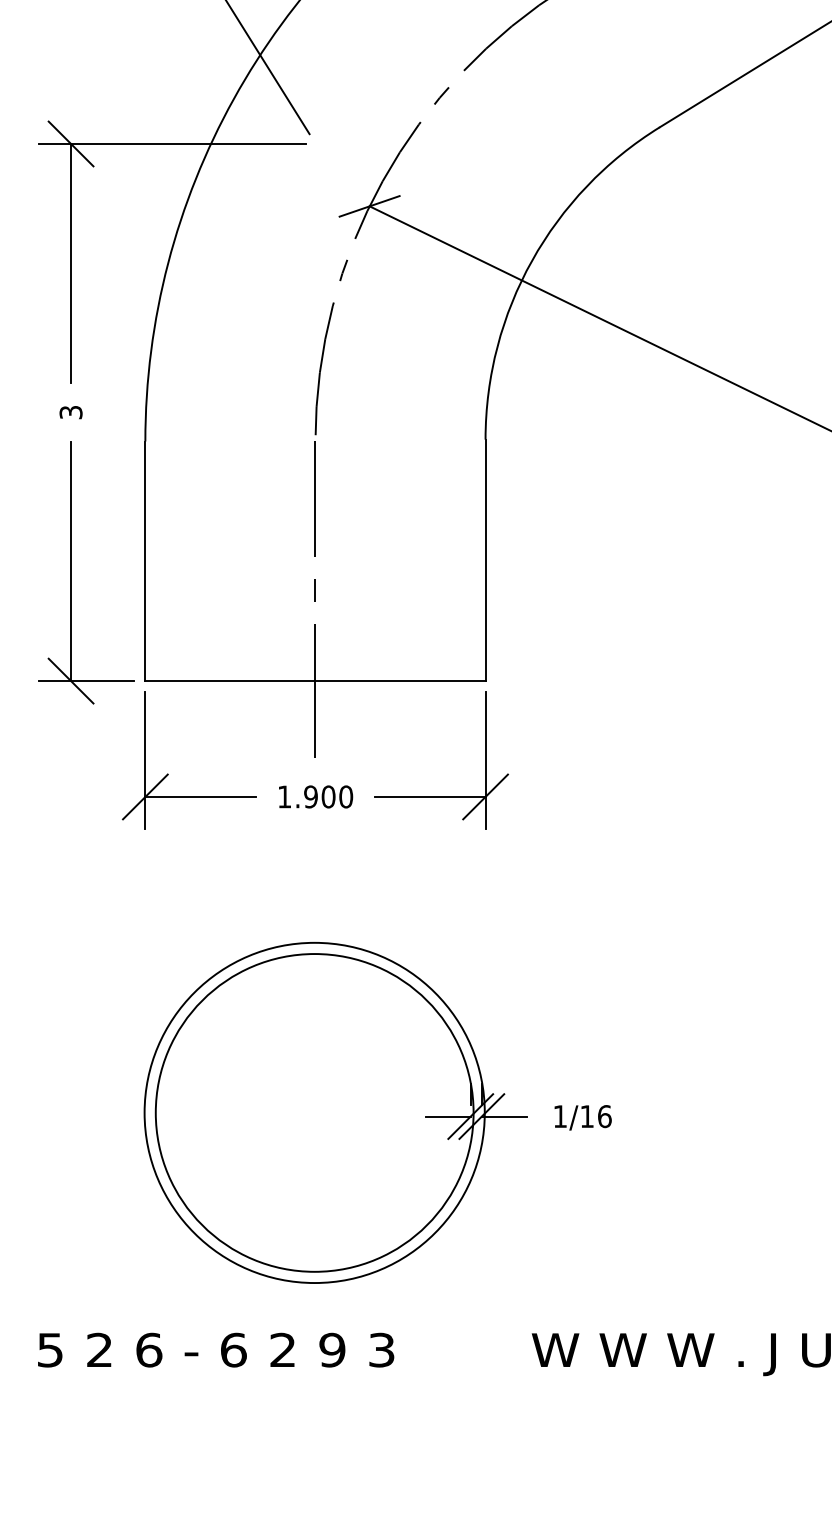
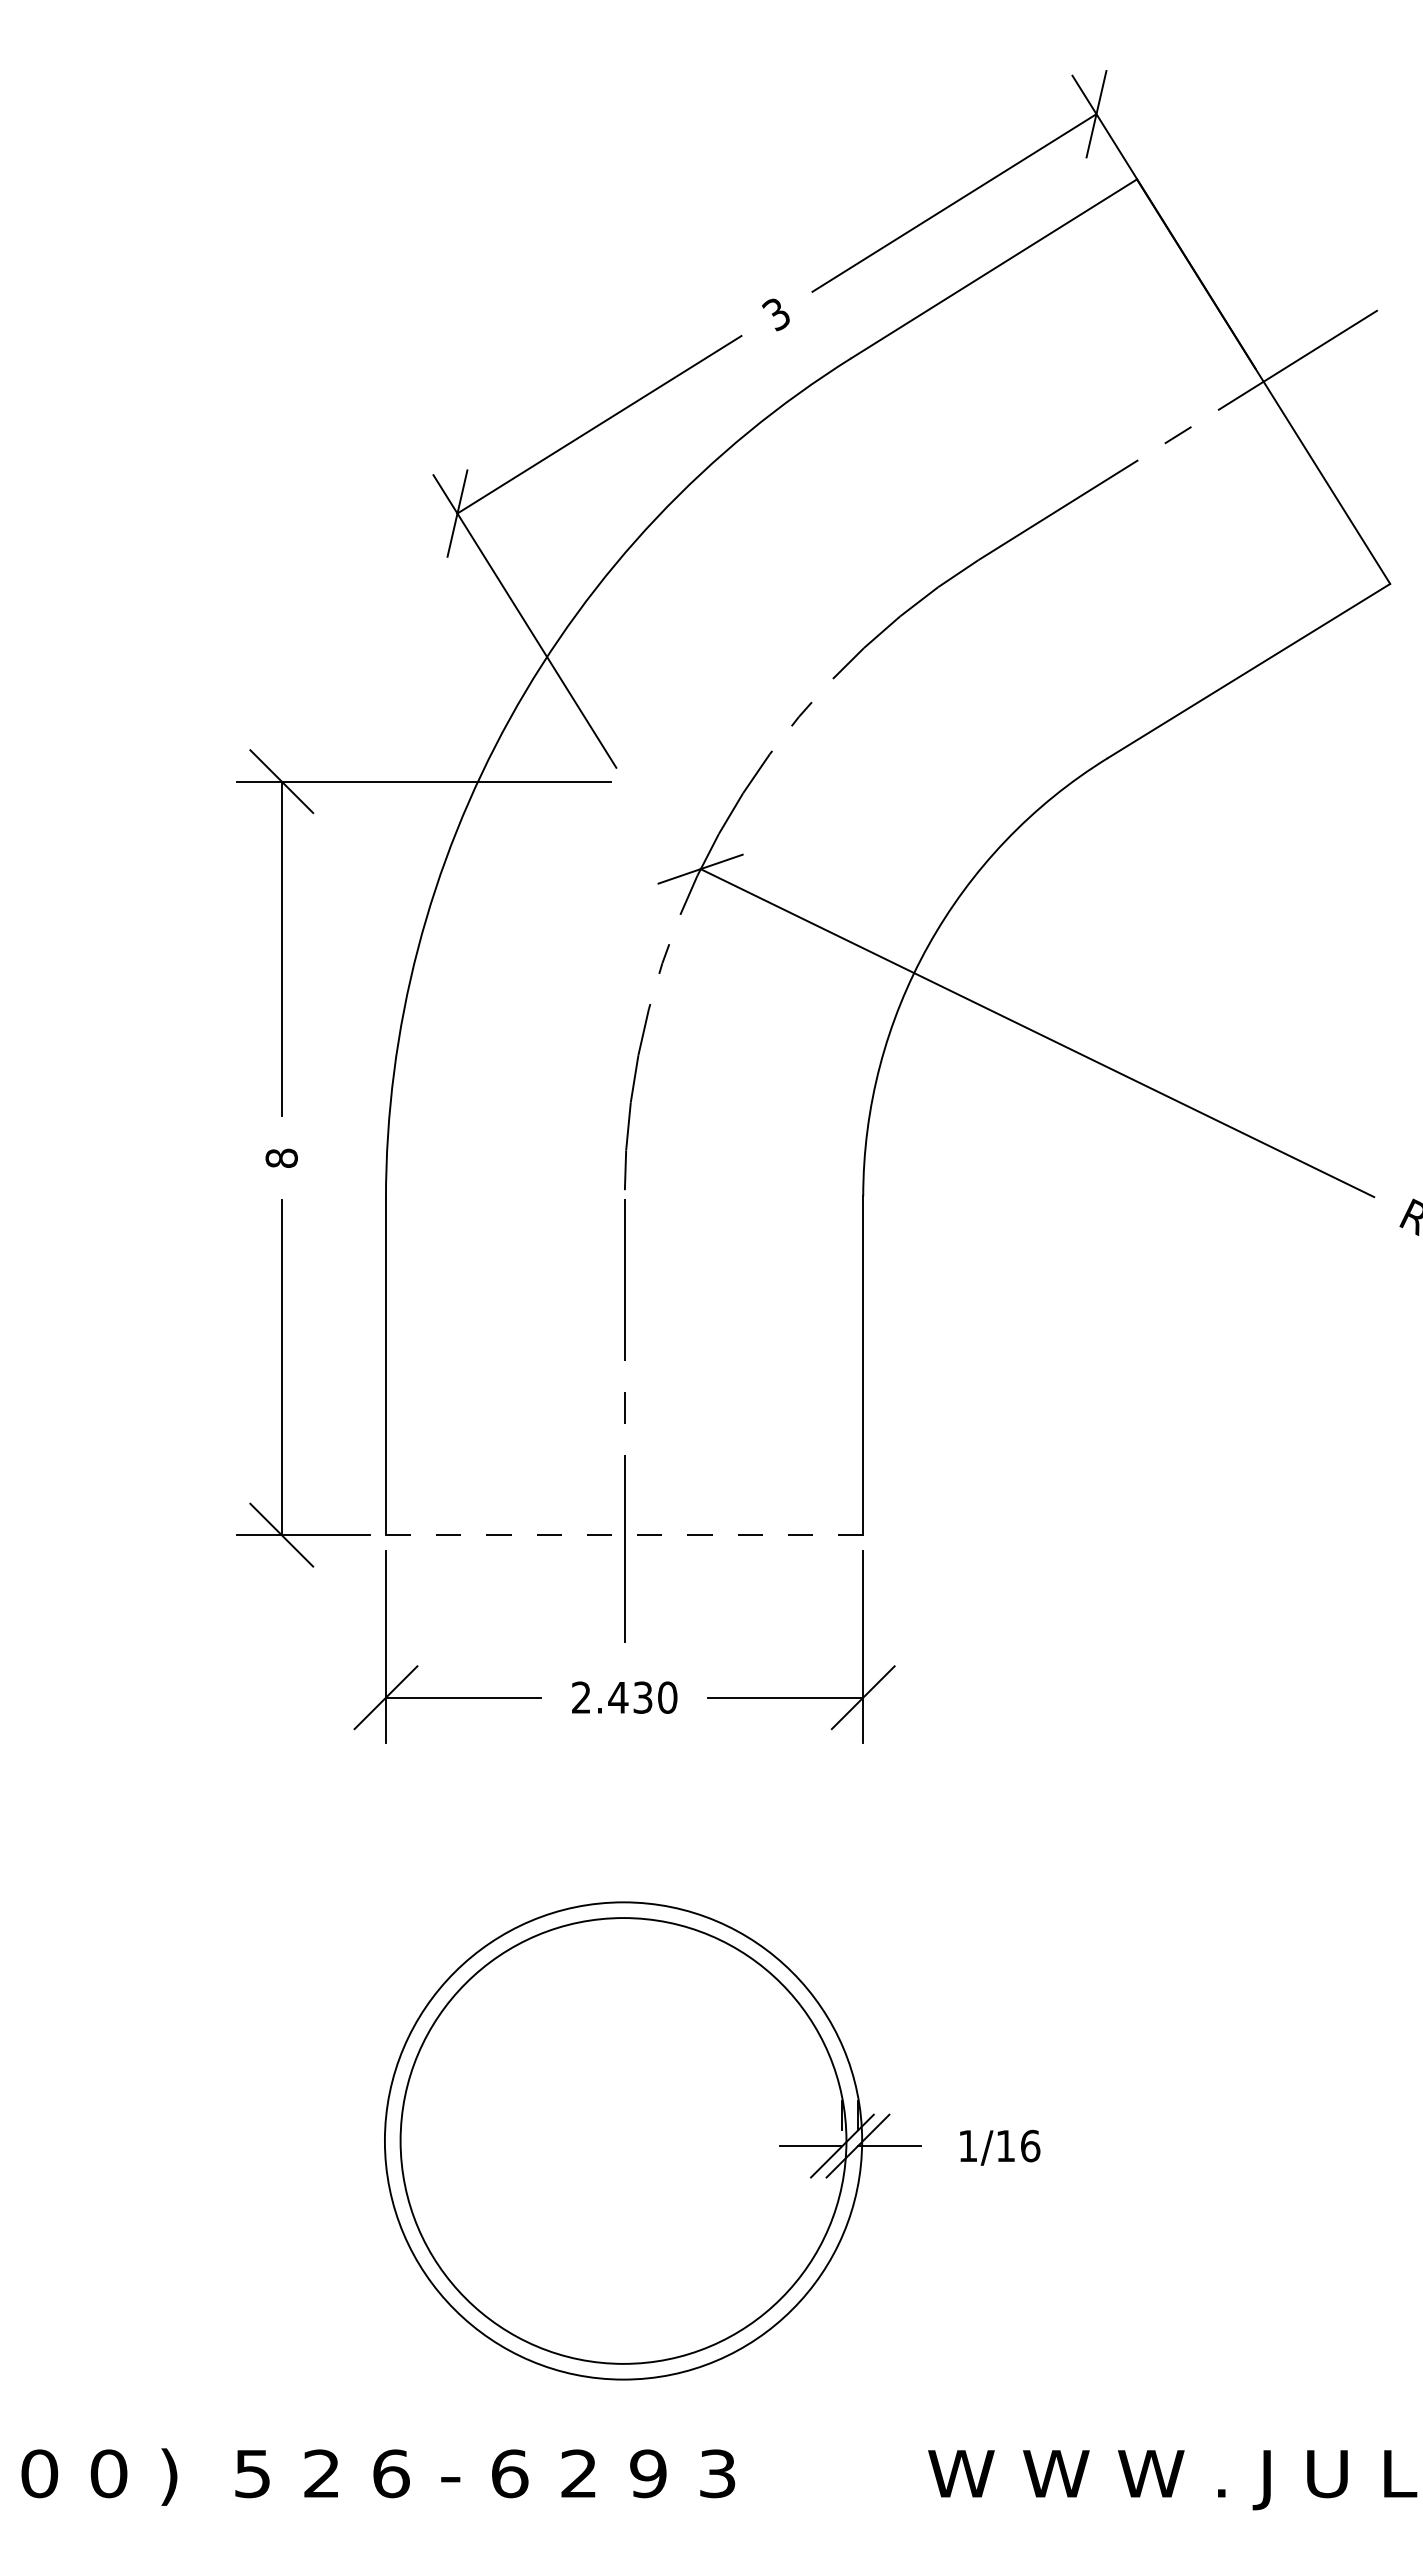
text: (70, 411) -> (281, 1157), 3 -> 8
line: (315, 681) -> (624, 1535), solid -> dashed
text: (306, 796) -> (612, 1697), 1.900 -> 2.430

